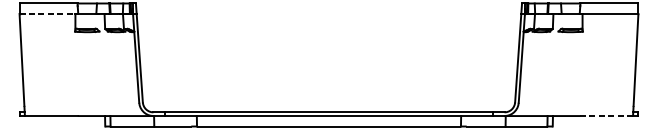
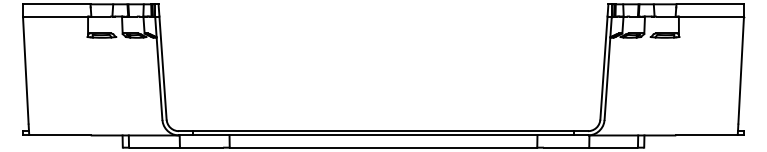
line: (48, 13) -> (56, 16), dashed -> solid
line: (607, 116) -> (707, 135), dashed -> solid

